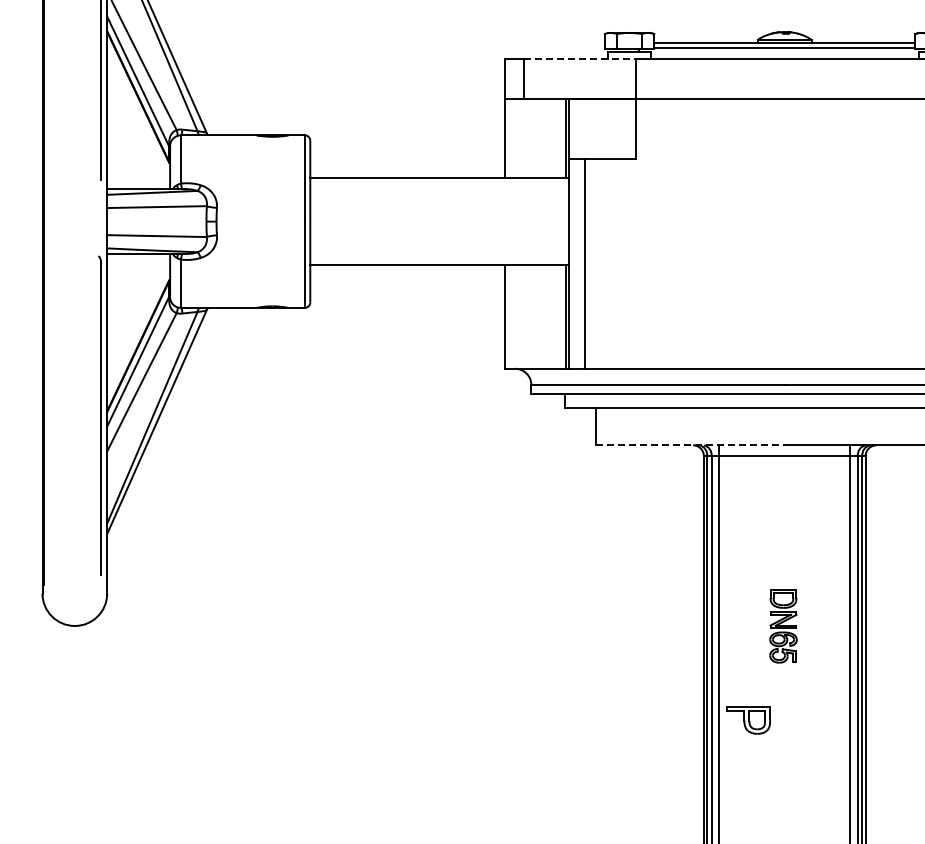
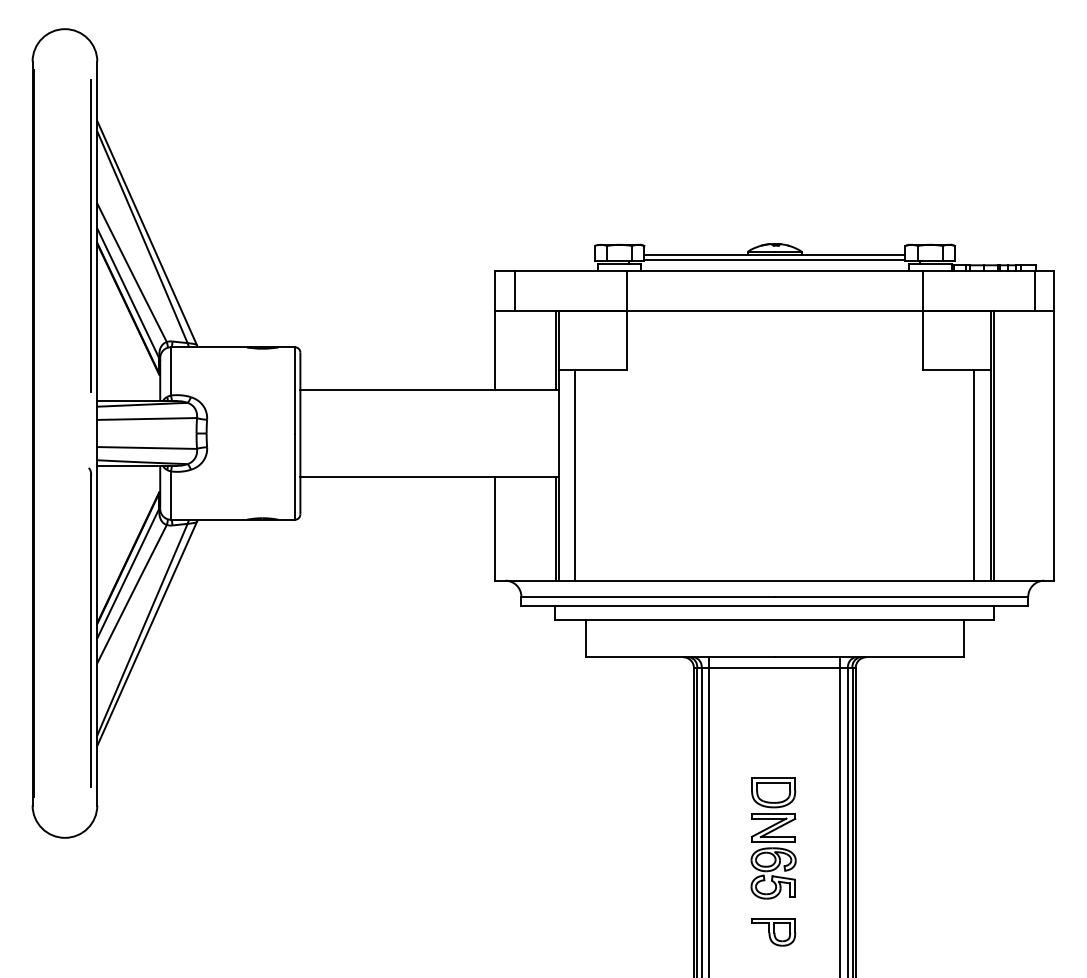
line: (581, 58) -> (571, 270), dashed -> solid
line: (690, 445) -> (680, 657), dashed -> solid
part: (783, 626) -> (773, 838), size x1.67
part: (748, 720) -> (773, 932), moved

